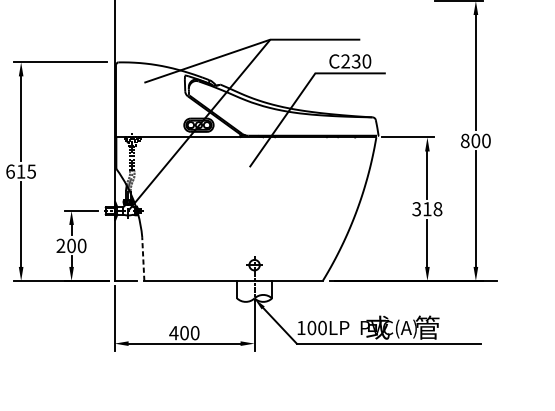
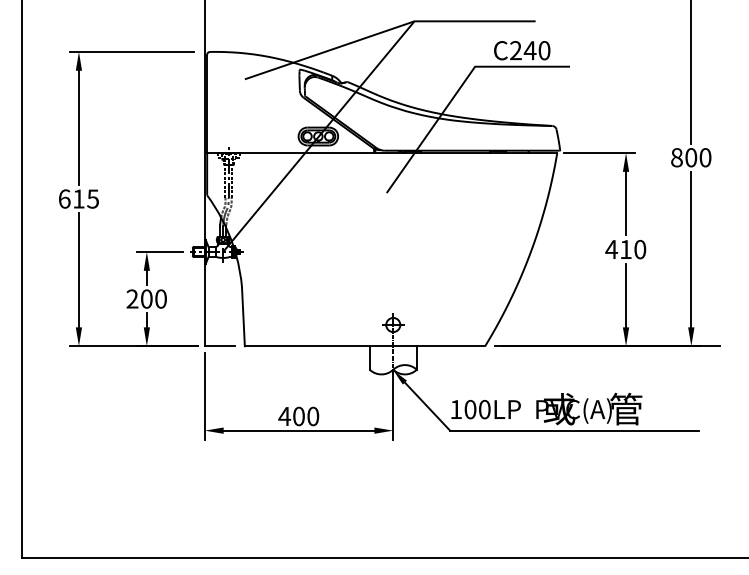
text: (355, 61) -> (529, 50), C230 -> C240
text: (427, 209) -> (625, 249), 318 -> 410
line: (143, 258) -> (243, 316), dashed -> solid

